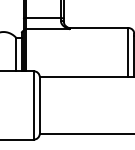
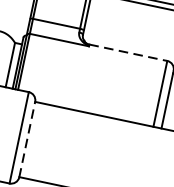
line: (99, 28) -> (128, 53), solid -> dashed
line: (39, 104) -> (27, 138), solid -> dashed

